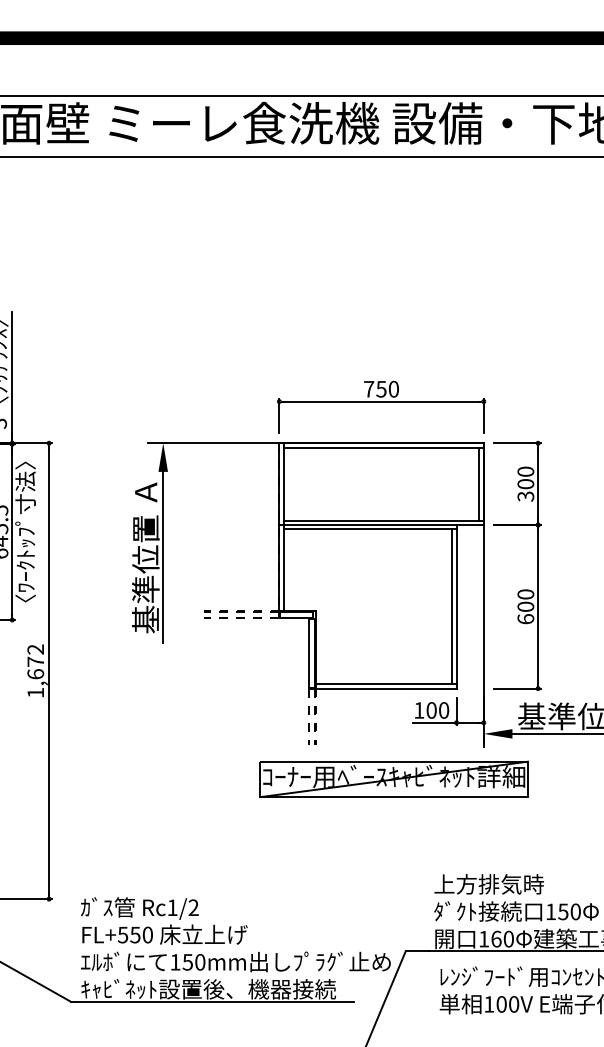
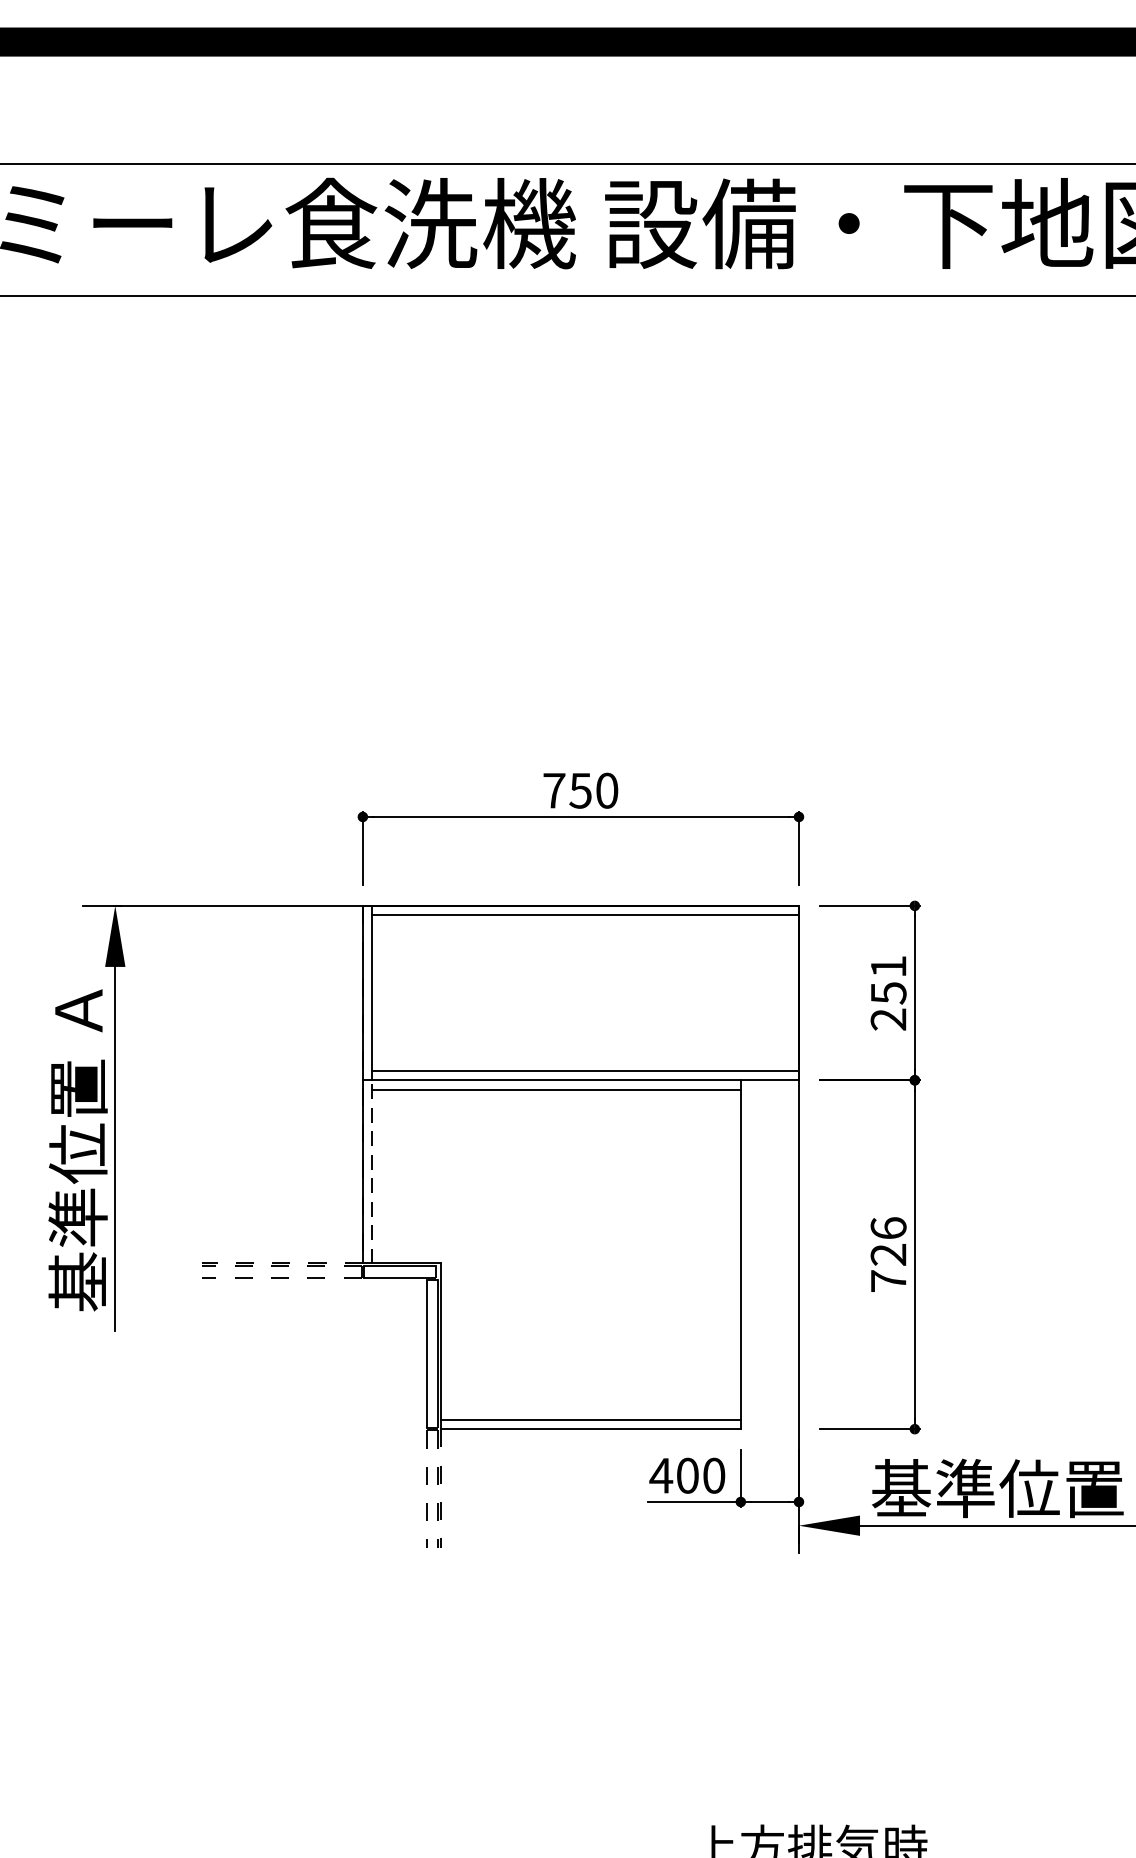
line: (478, 483) -> (787, 991), removed
text: (525, 483) -> (887, 991), 300 -> 251
line: (283, 567) -> (371, 1170), solid -> dashed
line: (452, 606) -> (732, 1254), removed
text: (525, 606) -> (887, 1254), 600 -> 726
text: (418, 710) -> (659, 1475), 100 -> 400
part: (393, 778) -> (606, 1620), removed

